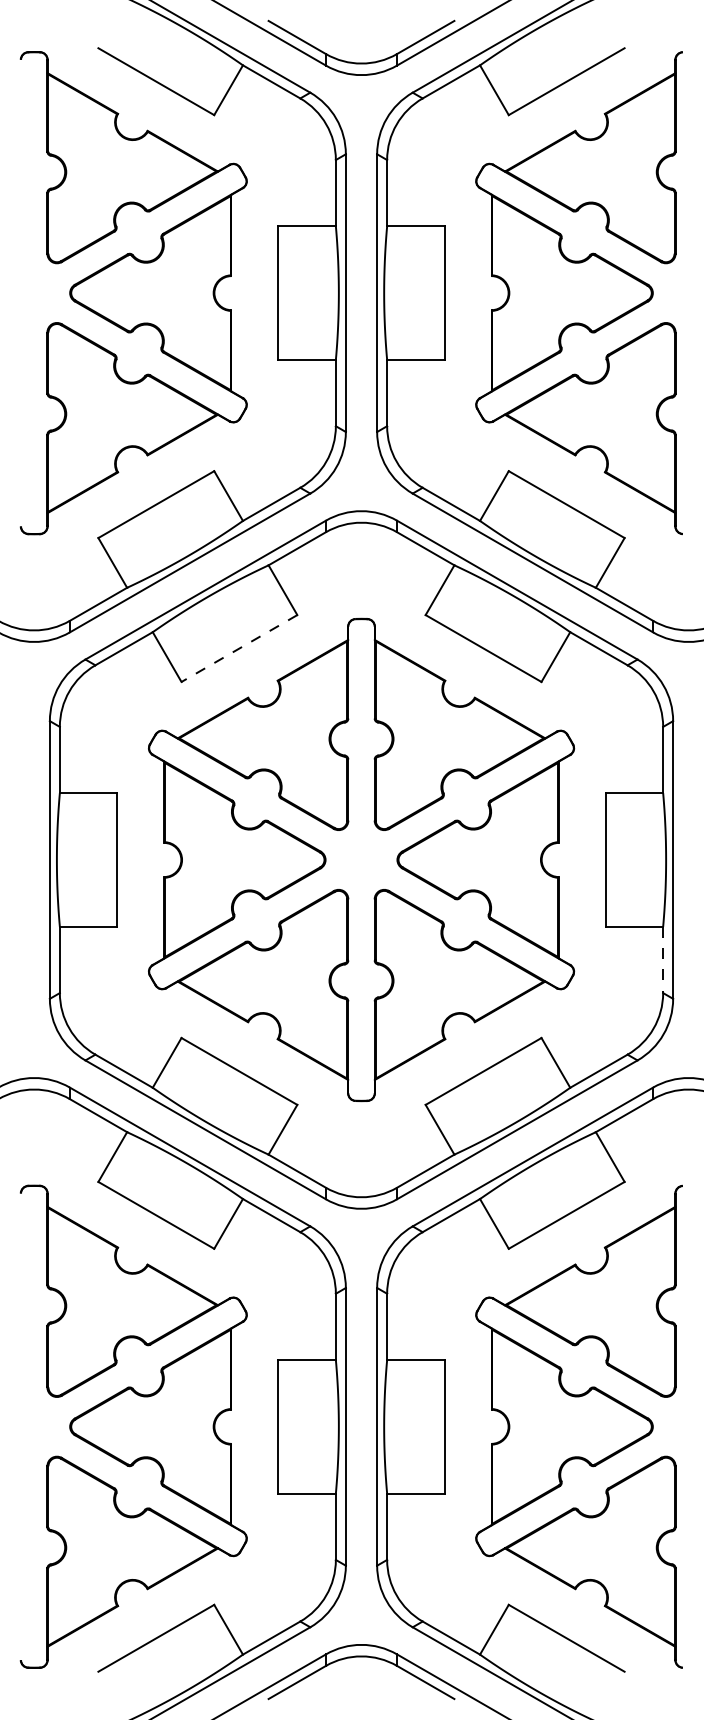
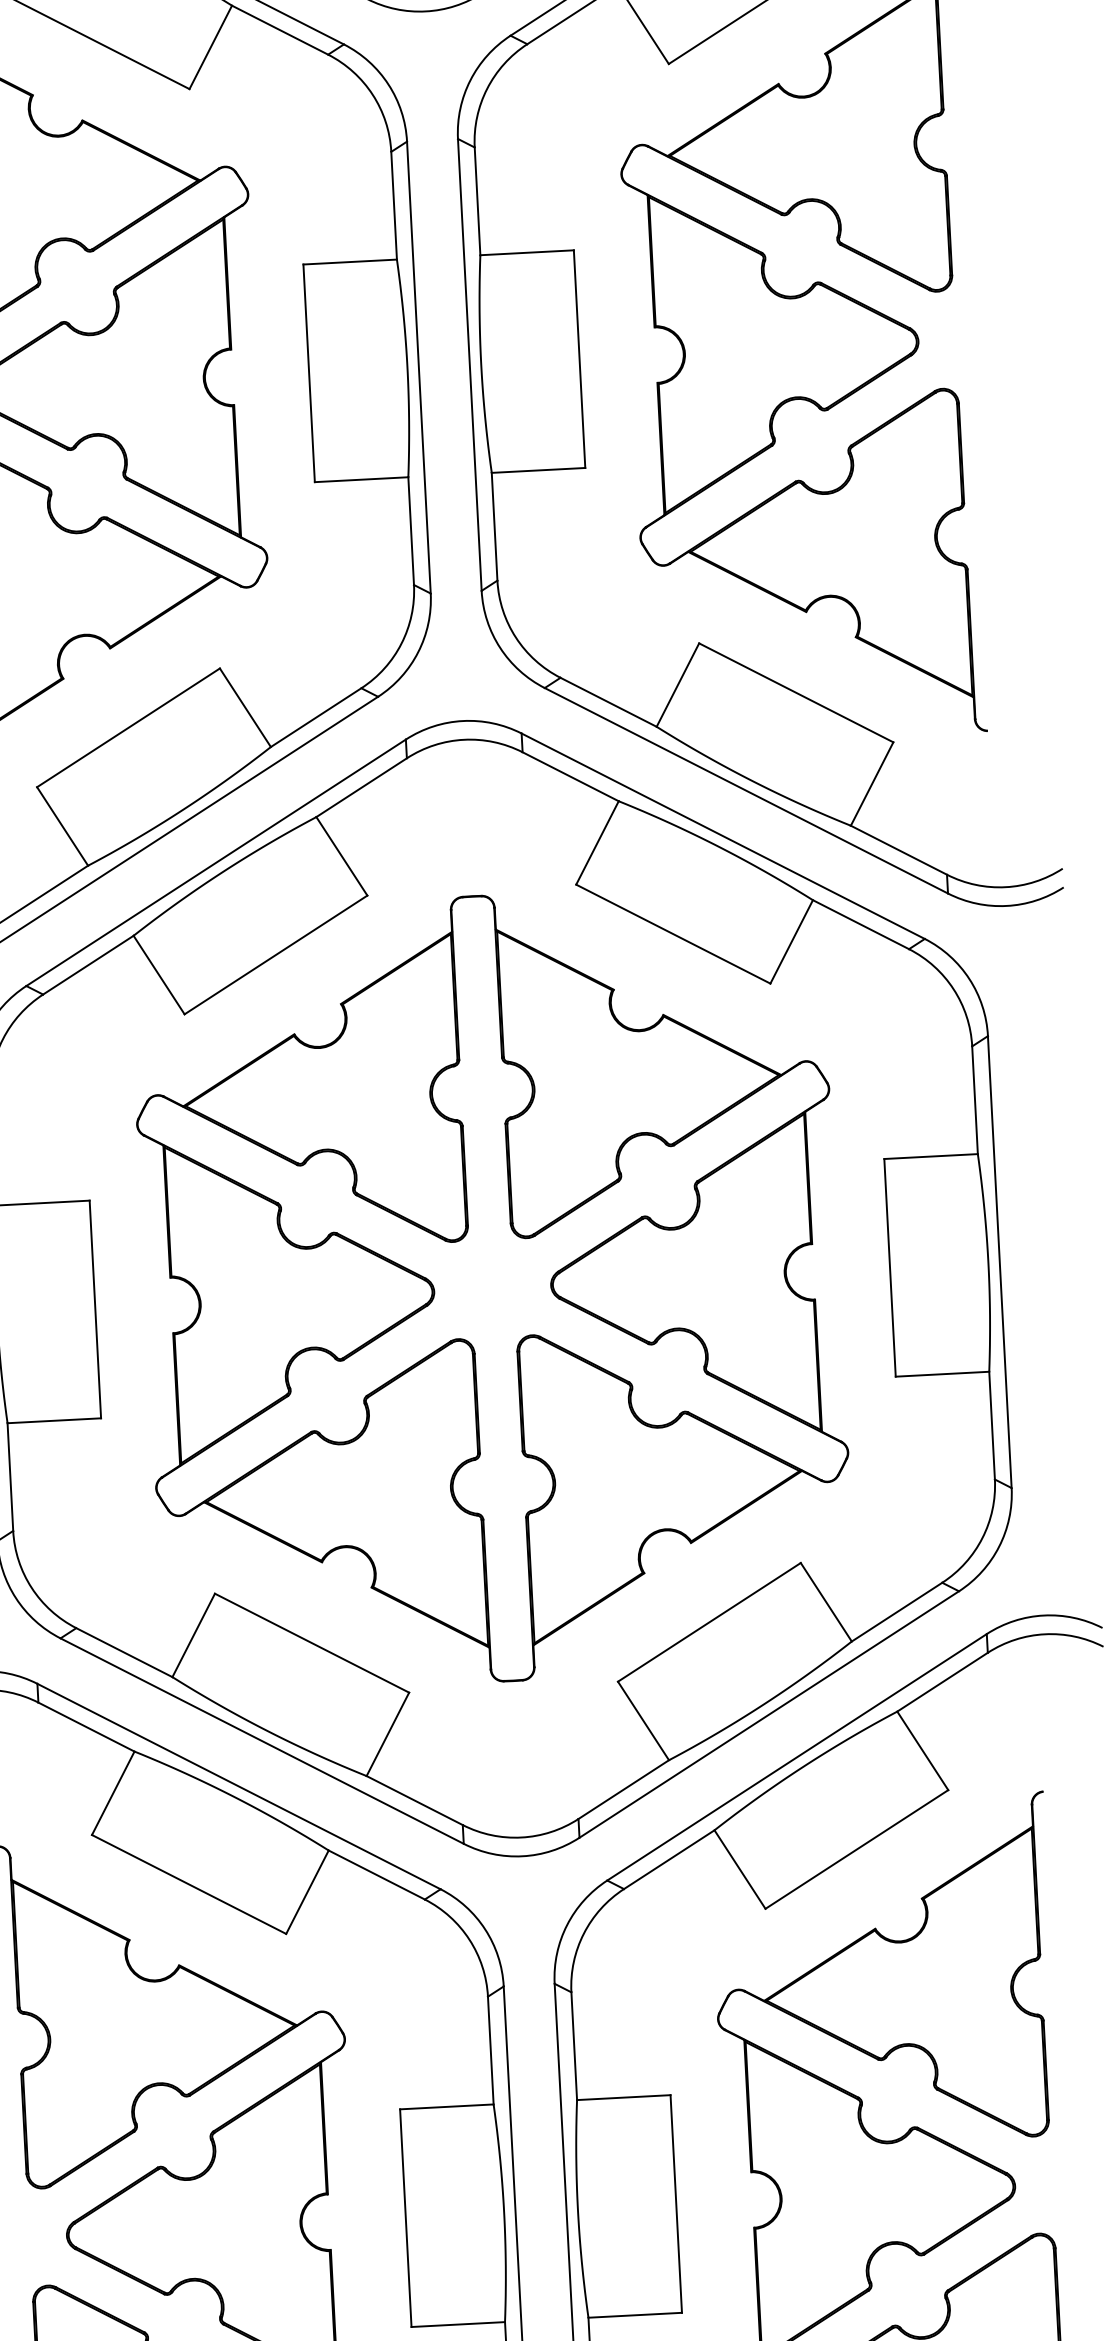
line: (239, 648) -> (276, 954), dashed -> solid
line: (663, 960) -> (992, 1426), dashed -> solid

